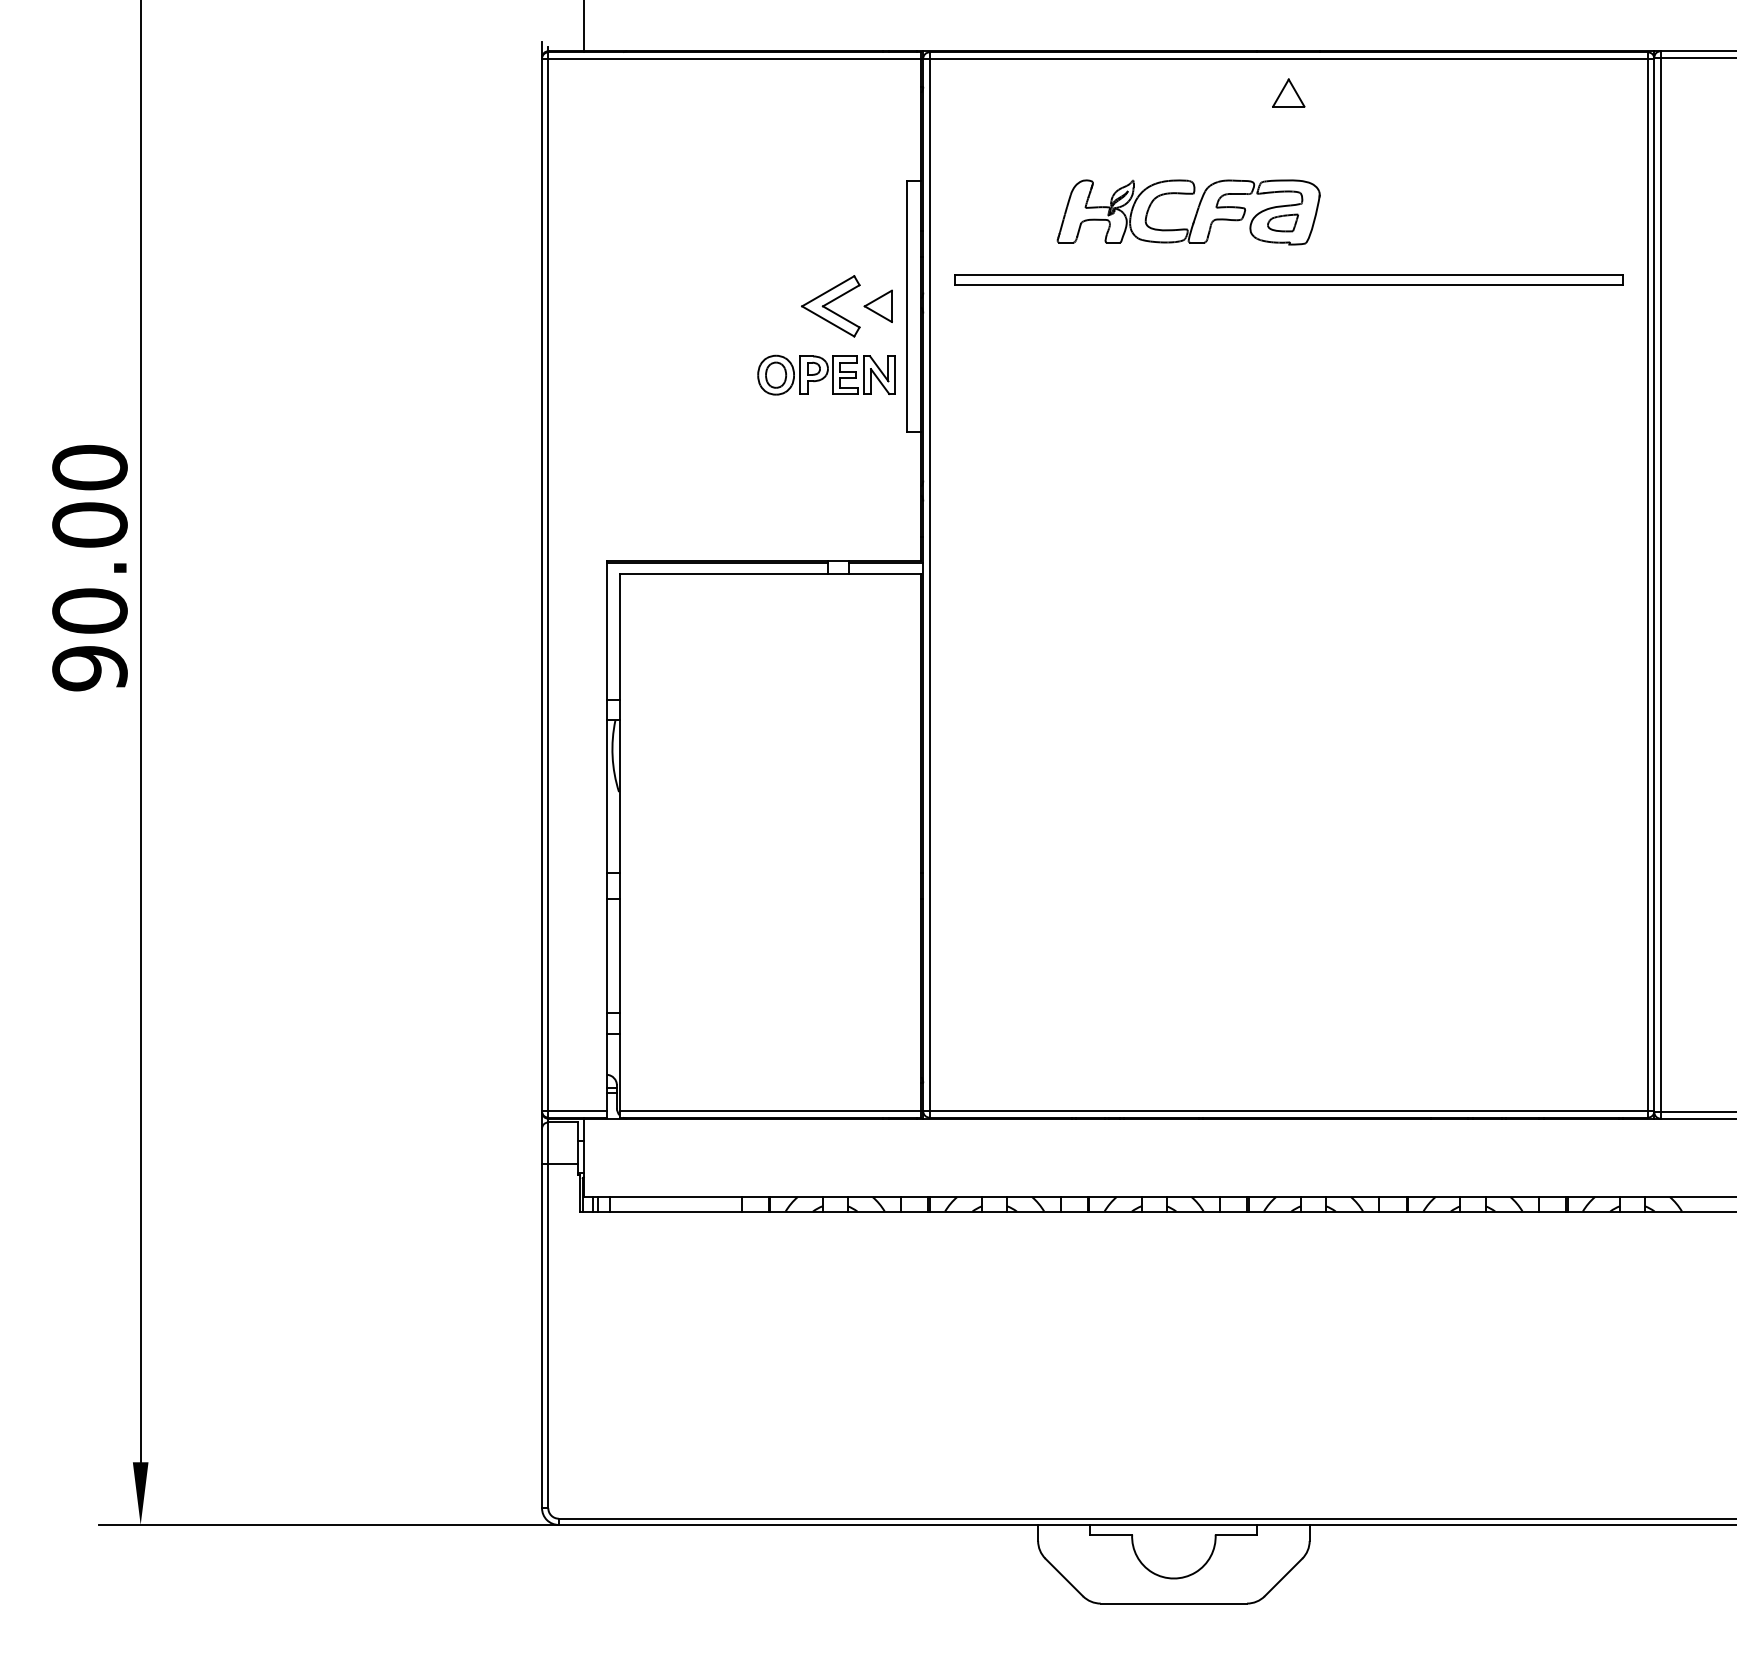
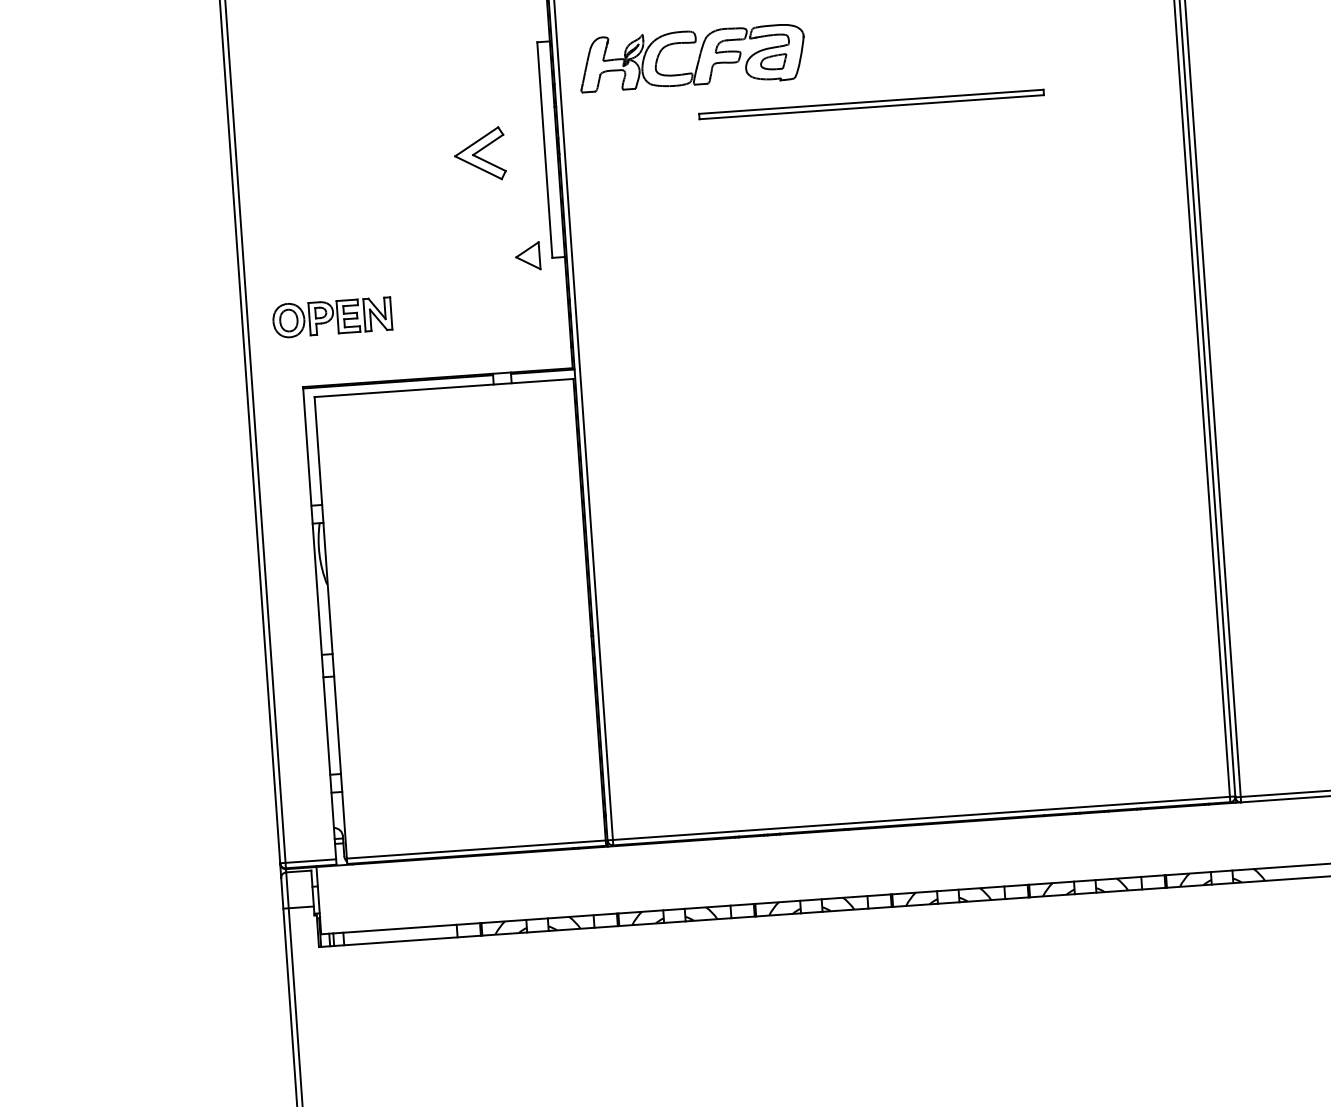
part: (1195, 213) -> (698, 59), moved
part: (1288, 279) -> (871, 104), size x0.6
part: (877, 305) -> (527, 255), moved
part: (826, 374) -> (332, 316), moved

